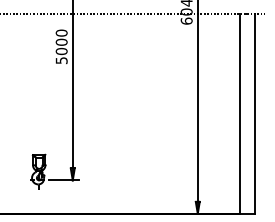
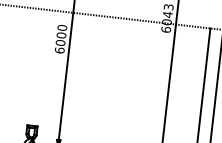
text: (61, 60) -> (59, 50), 5000 -> 6000

